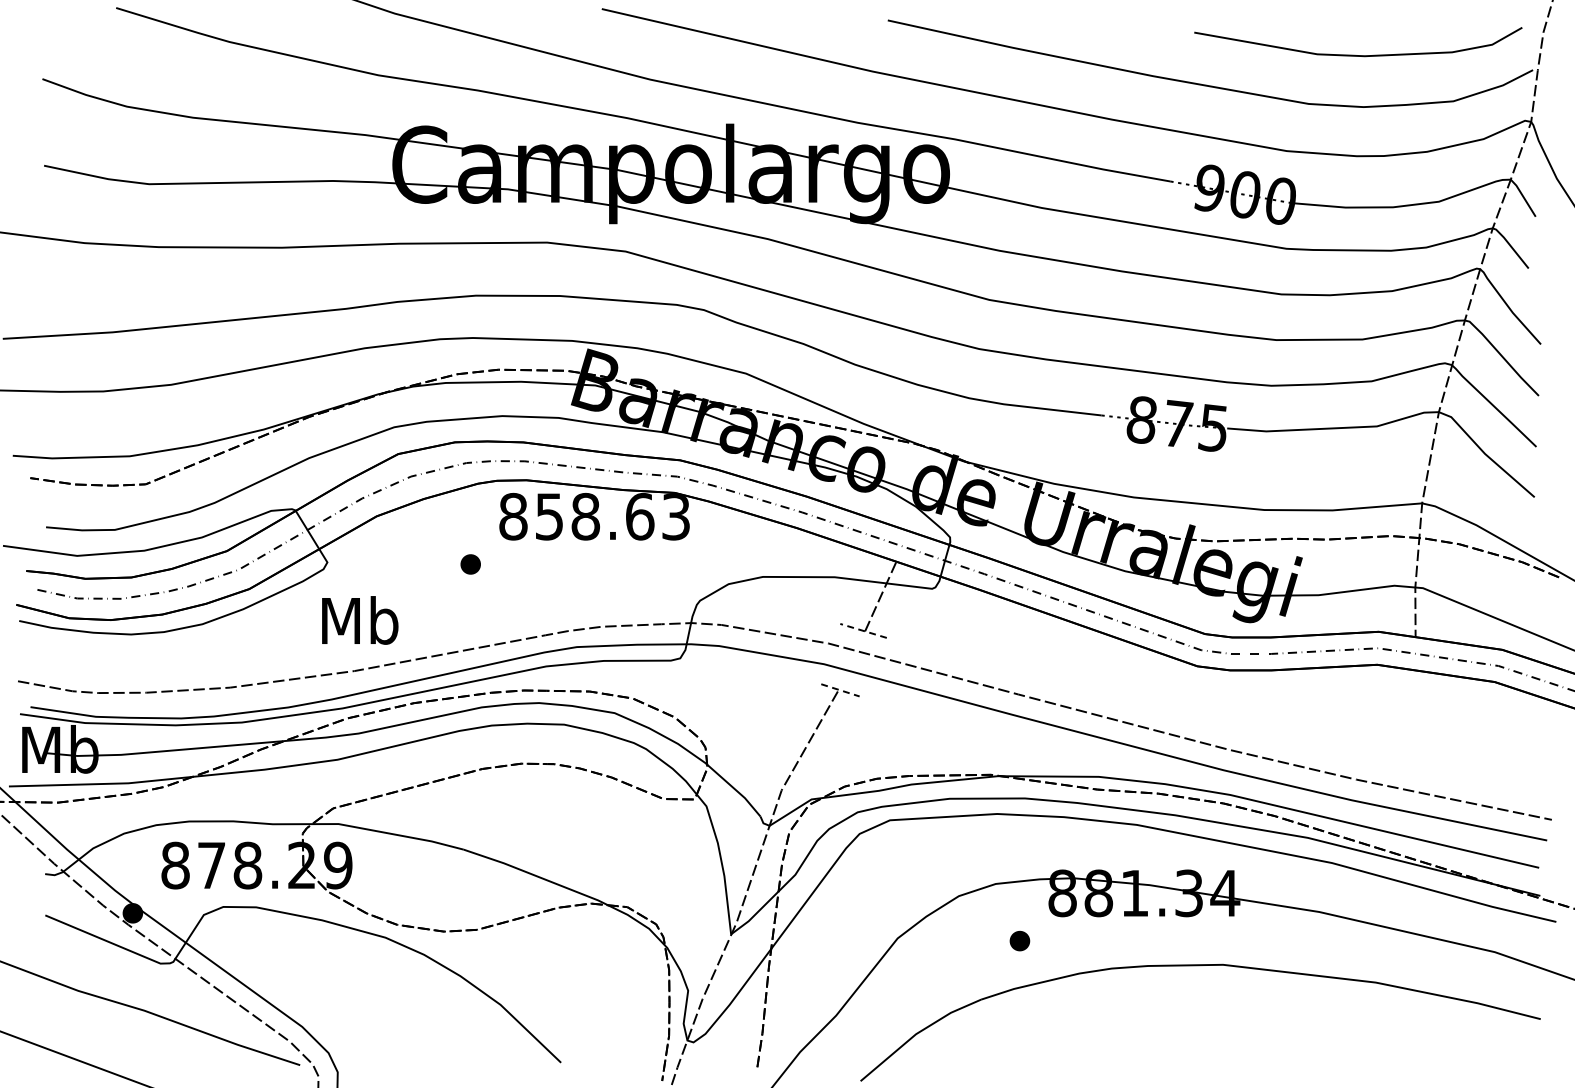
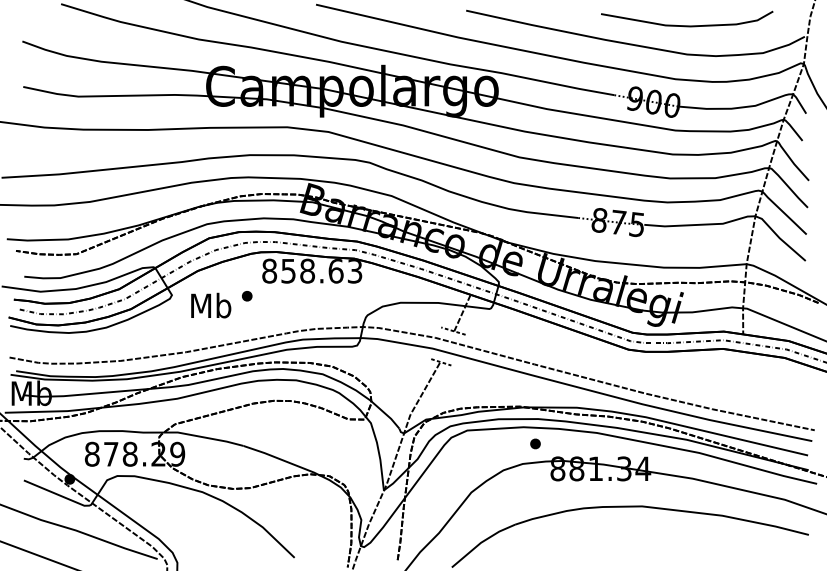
curve: (1359, 54) -> (687, 25), moved
text: (360, 620) -> (211, 305), moved
part: (1019, 940) -> (535, 443), moved

